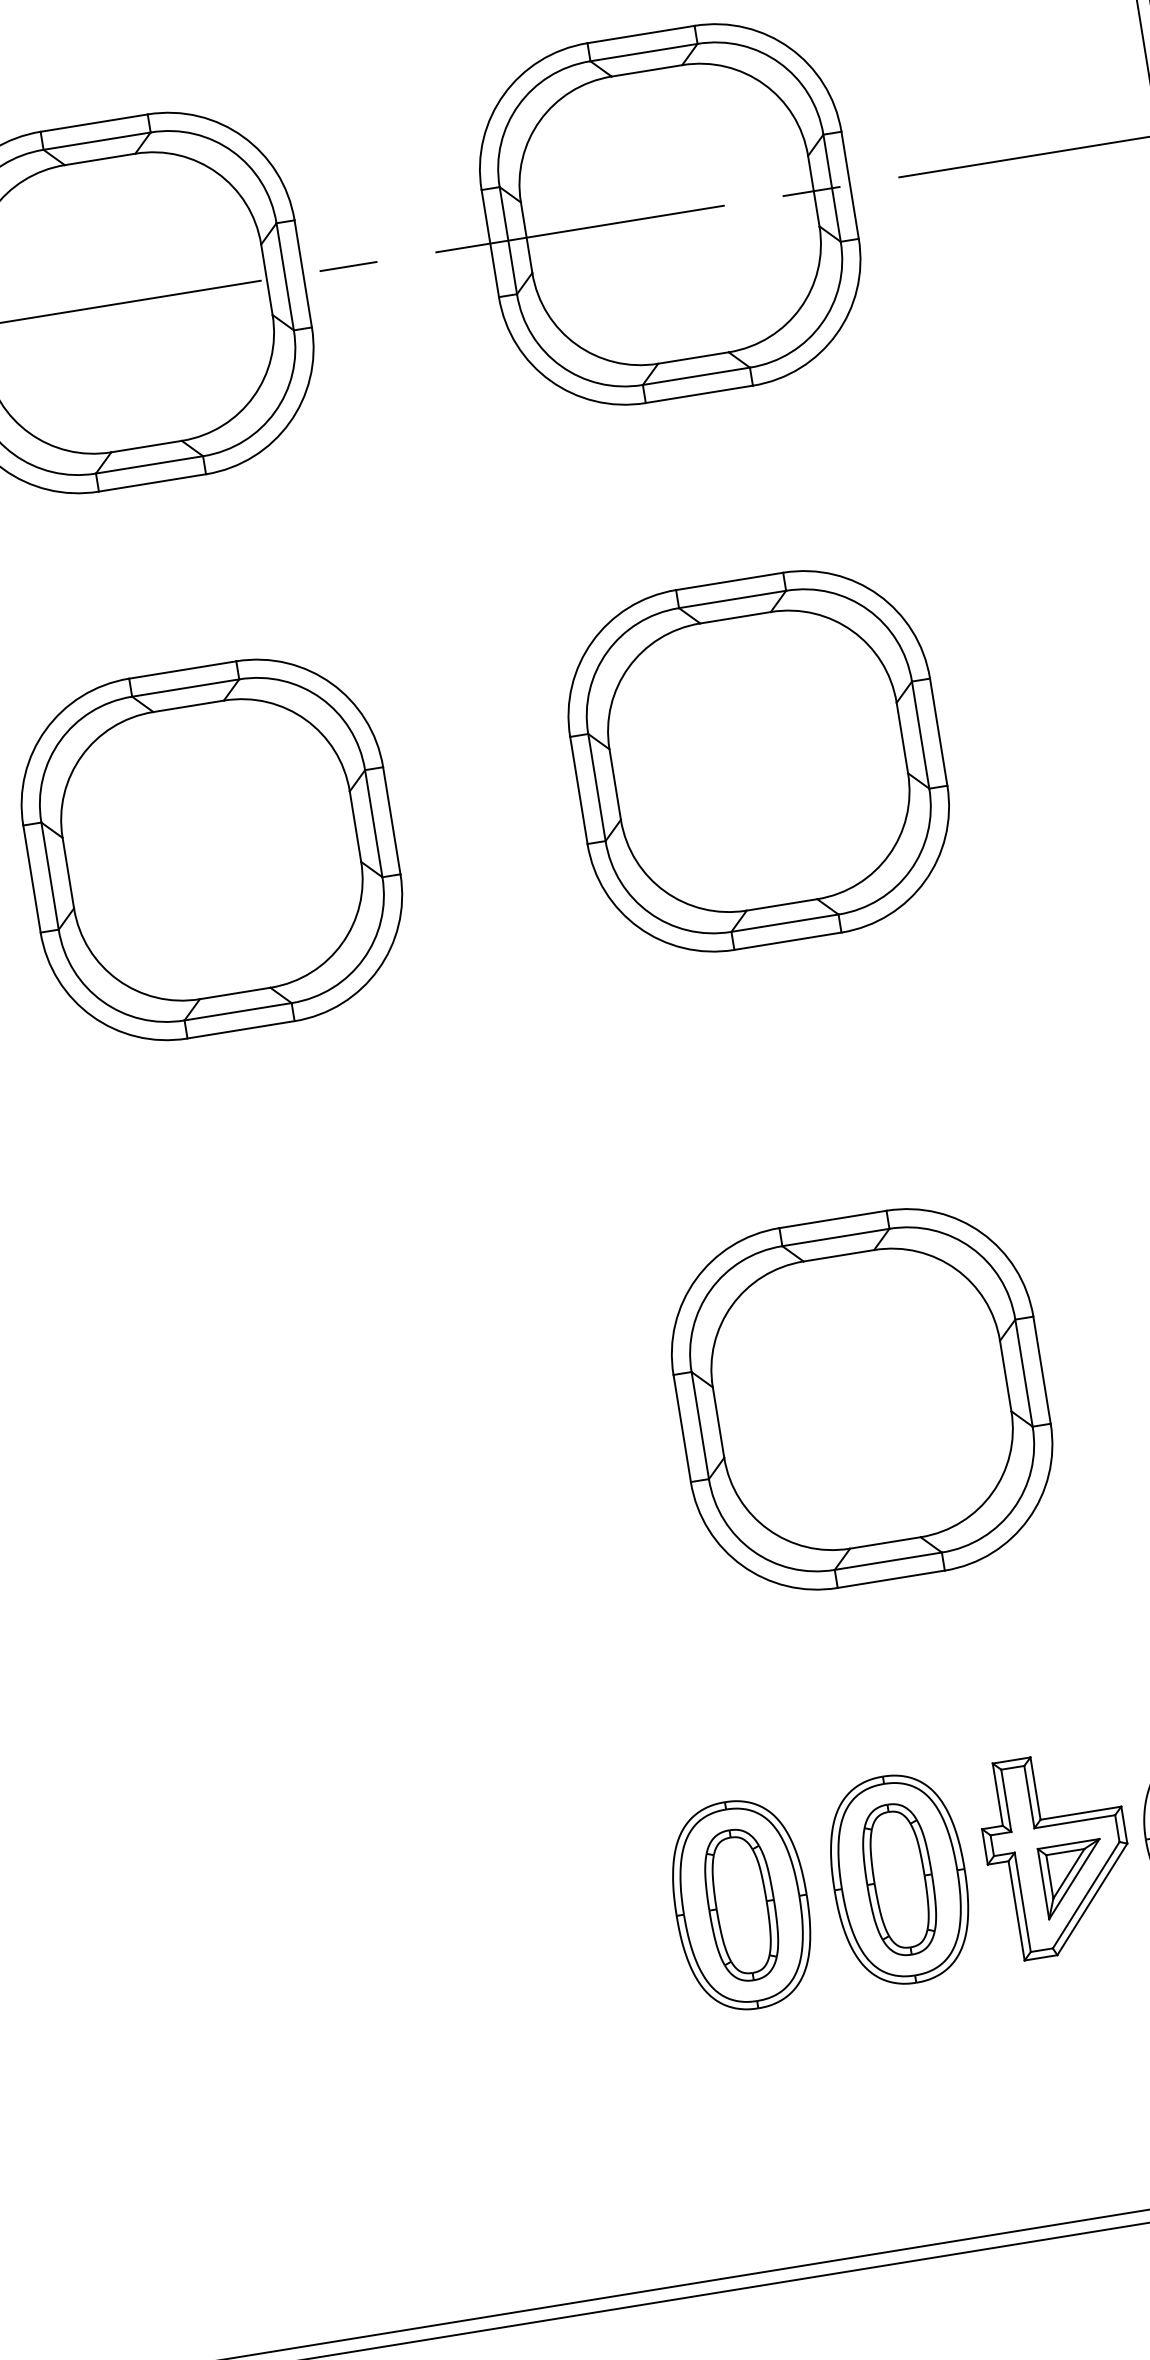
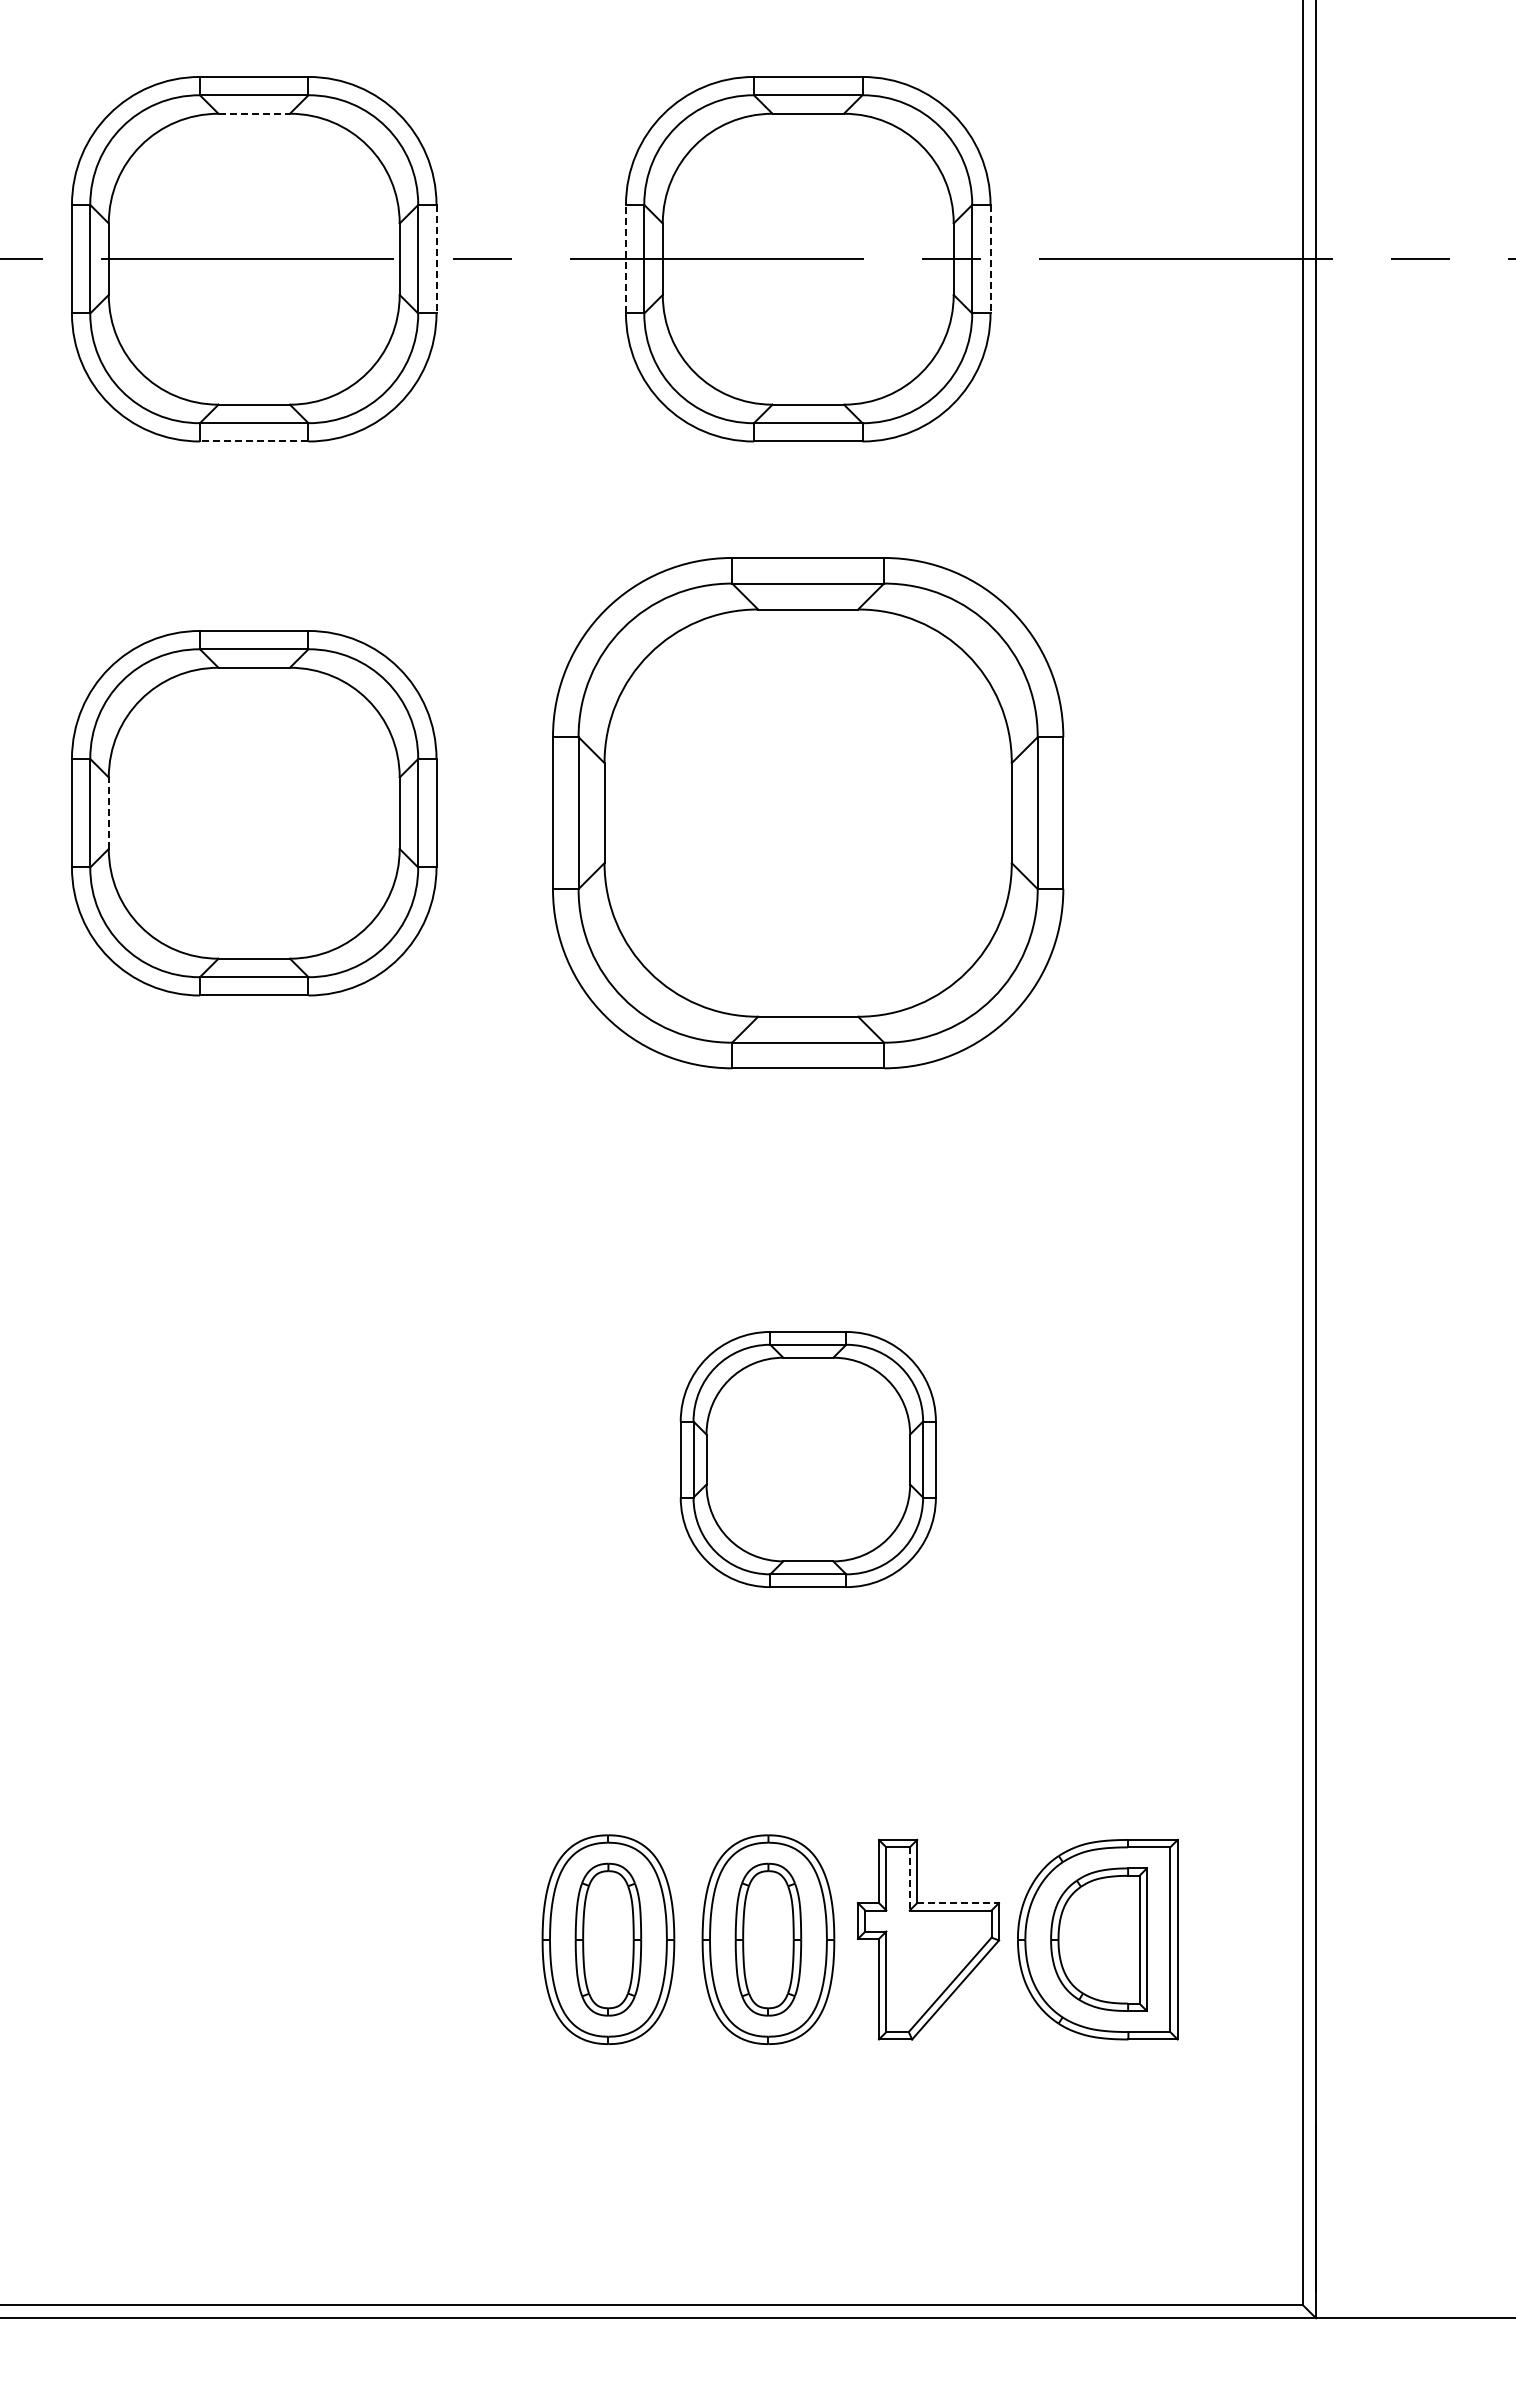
line: (100, 159) -> (254, 113), solid -> dashed
line: (850, 185) -> (990, 259), solid -> dashed
line: (490, 242) -> (626, 258), solid -> dashed
line: (303, 274) -> (436, 259), solid -> dashed
line: (151, 483) -> (253, 441), solid -> dashed
part: (759, 761) -> (808, 813), size x1.4
line: (68, 873) -> (108, 813), solid -> dashed
part: (862, 1399) -> (808, 1459), size x0.7
line: (1029, 1796) -> (909, 1878), solid -> dashed
line: (1081, 1813) -> (958, 1903), solid -> dashed
part: (1073, 1878) -> (940, 1966), removed

